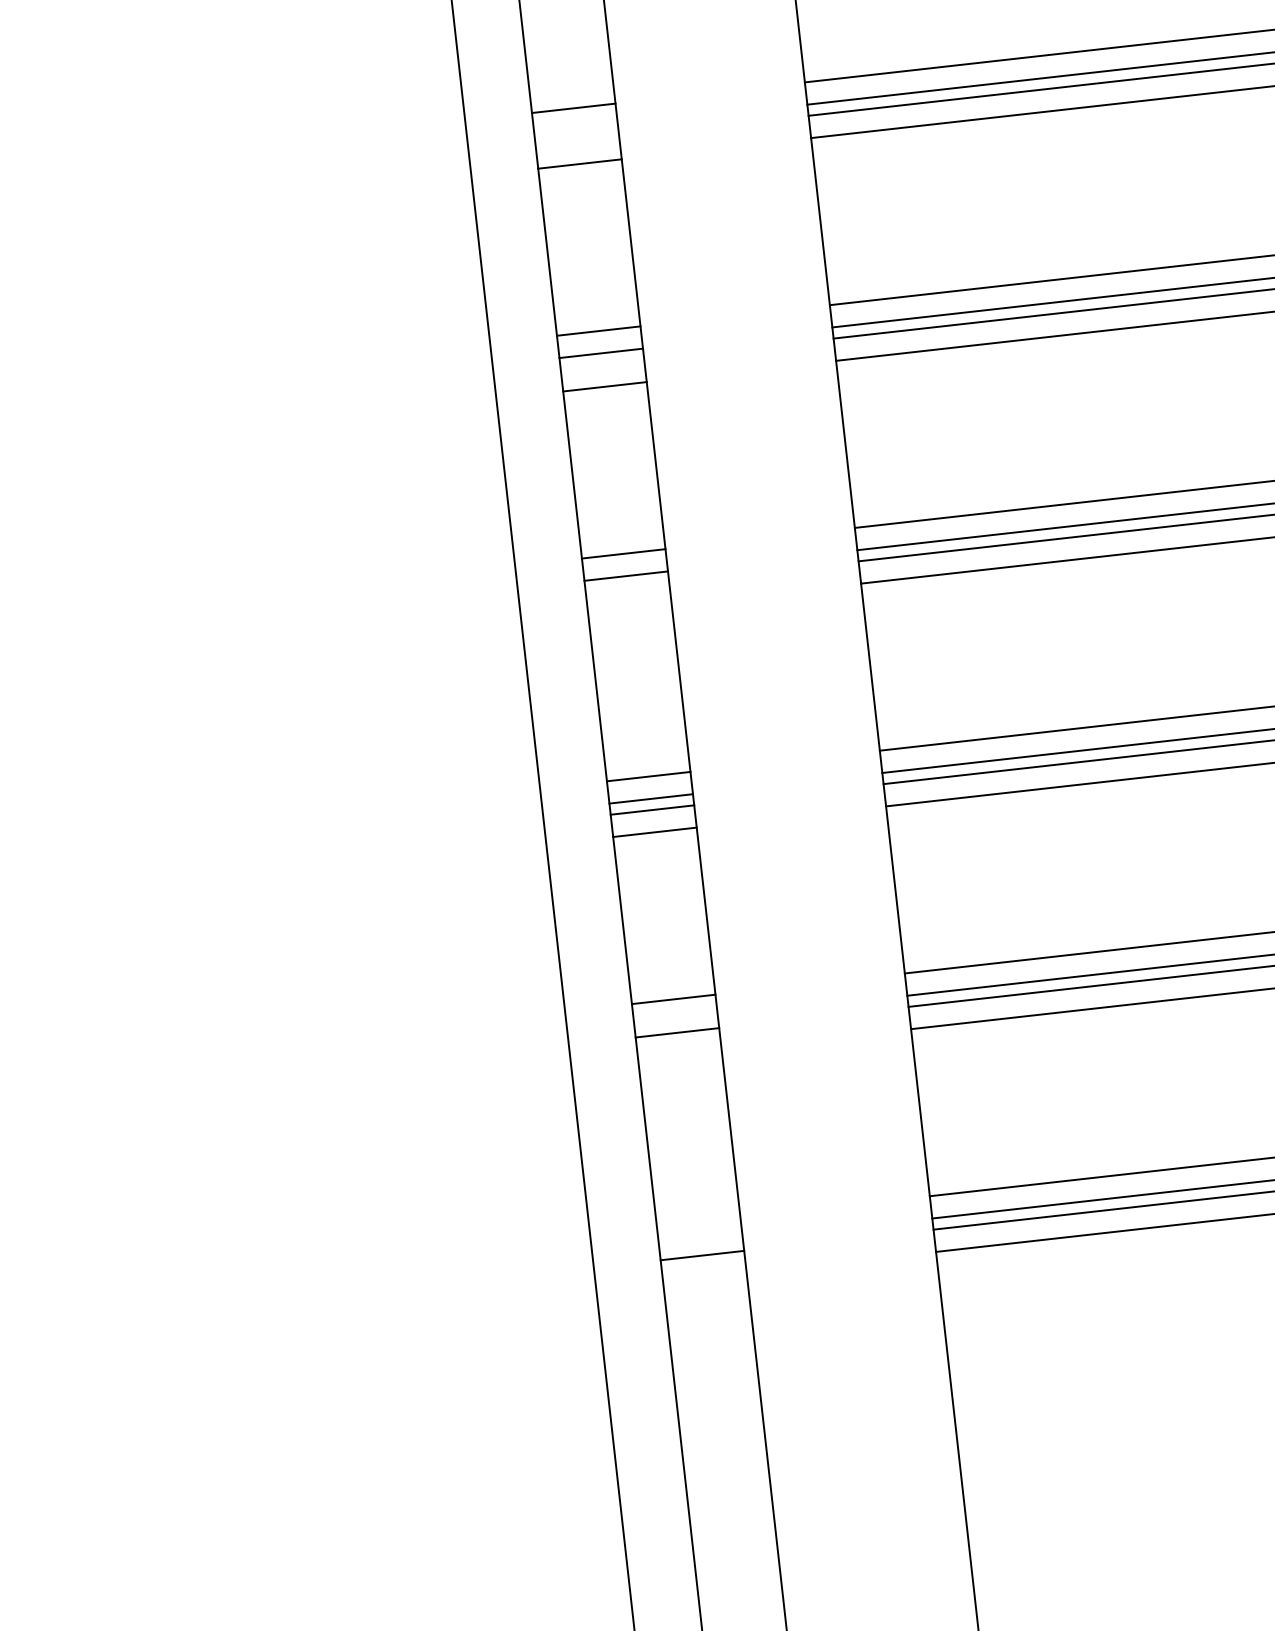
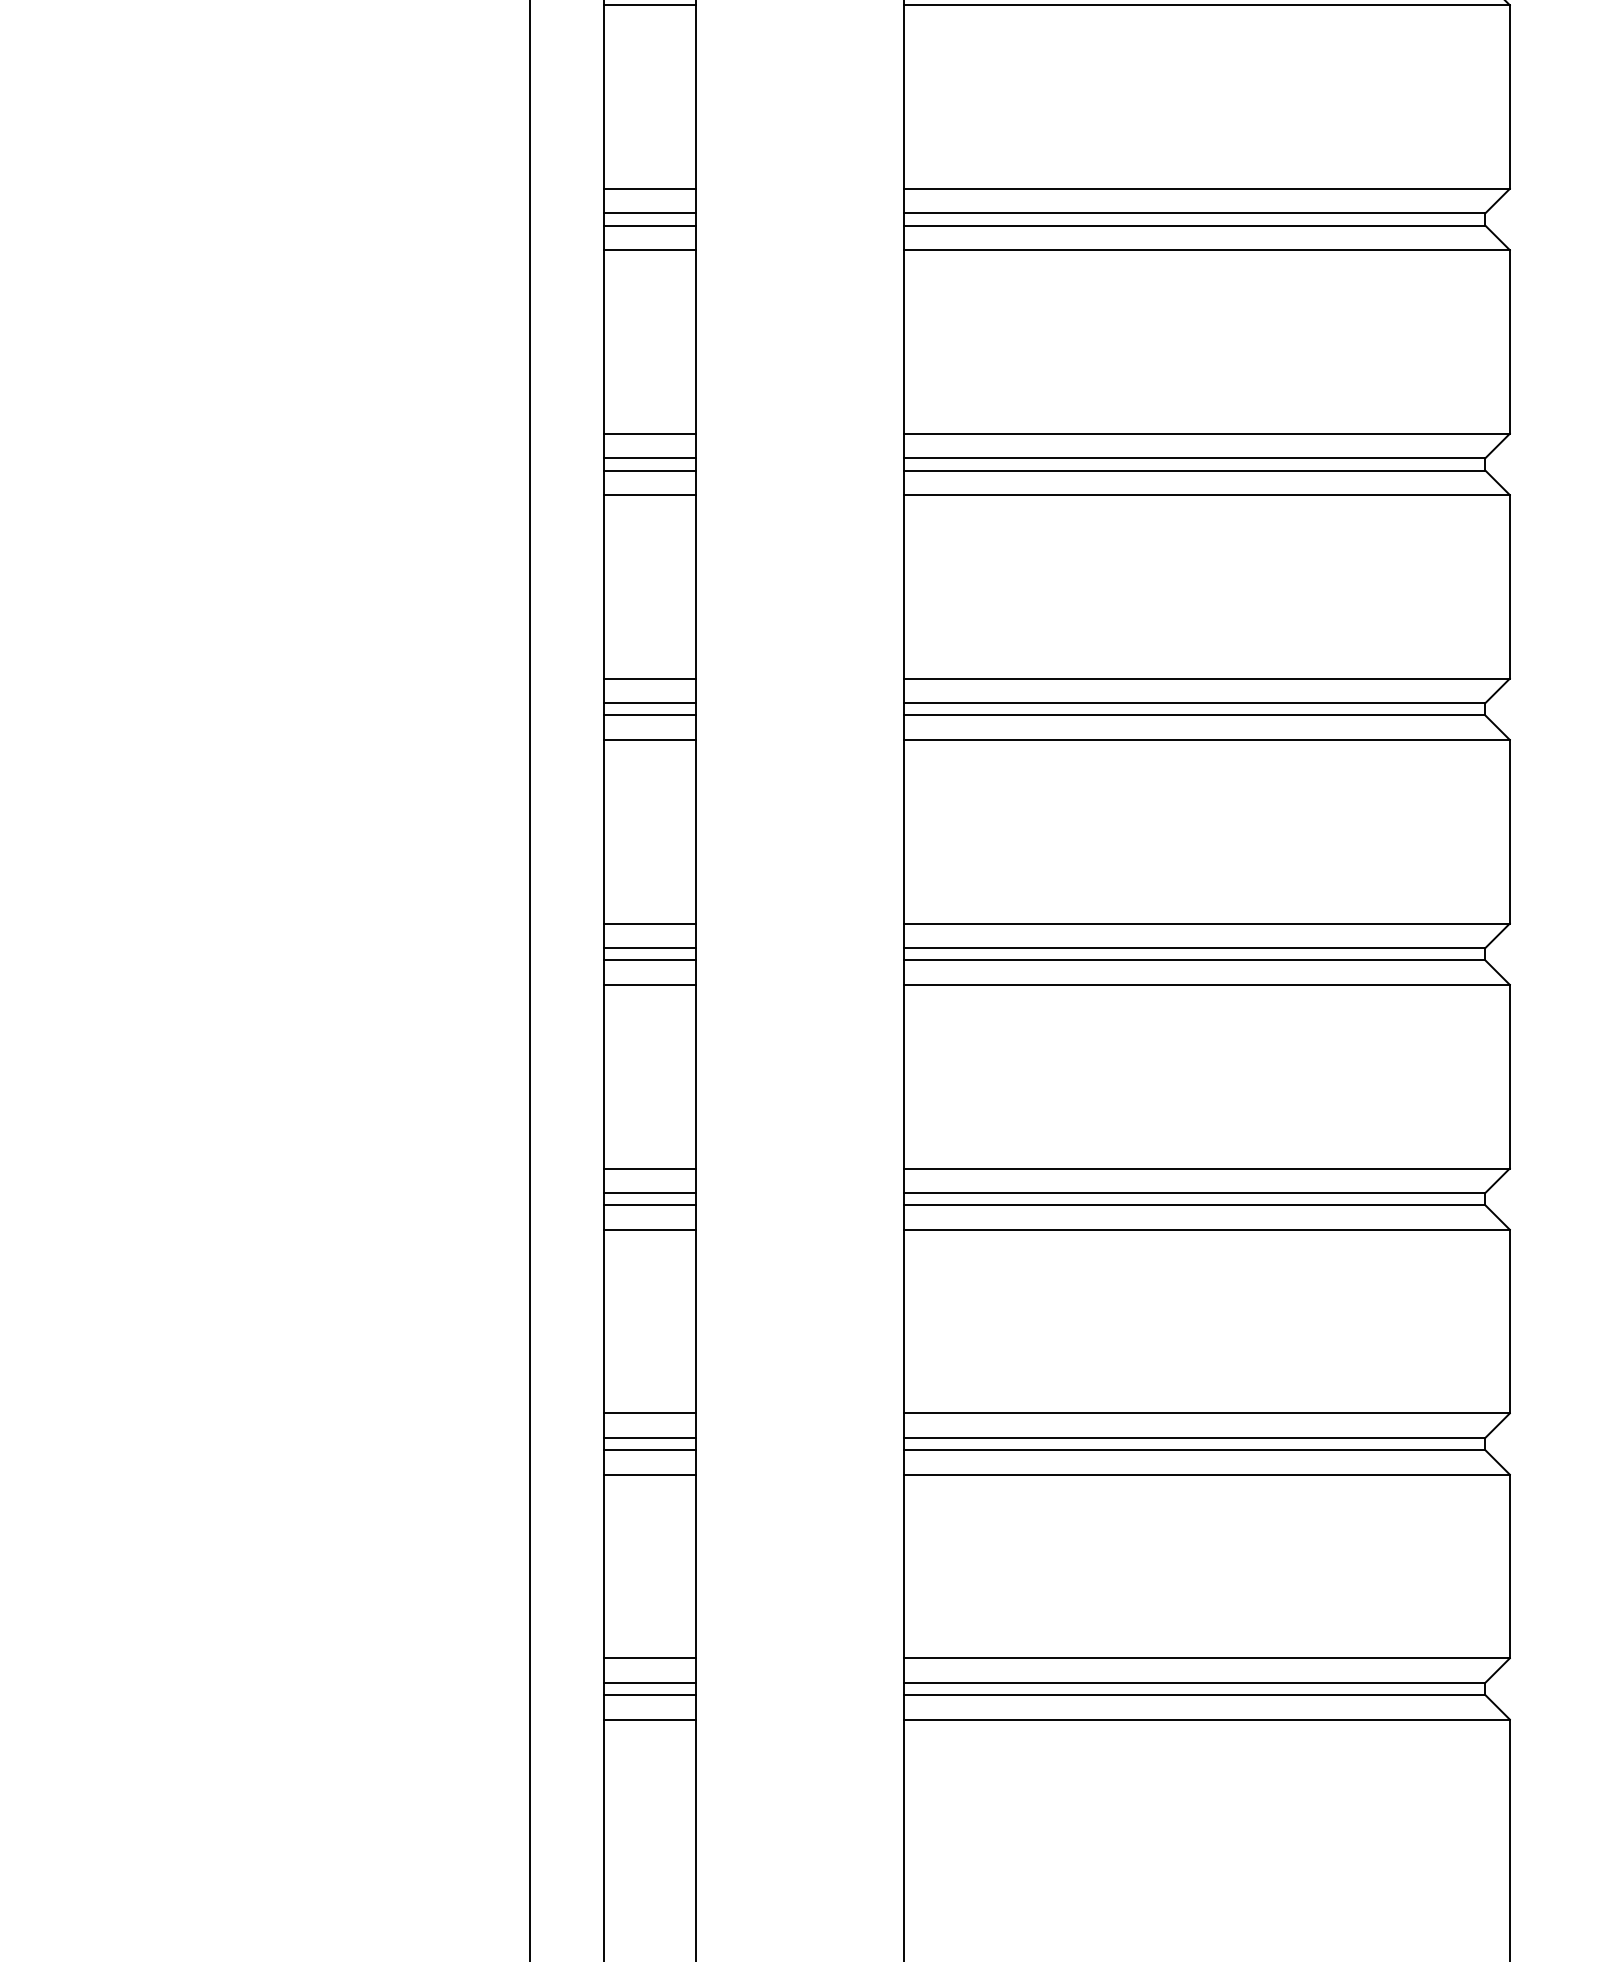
line: (576, 130) -> (649, 458), added
line: (577, 141) -> (649, 470), added
line: (602, 364) -> (649, 715), added
line: (627, 587) -> (649, 960), added
line: (629, 609) -> (649, 984), added
line: (676, 1021) -> (649, 1437), added
line: (679, 1054) -> (649, 1474), added
line: (698, 1222) -> (649, 1658), added
line: (701, 1244) -> (649, 1682), added
line: (704, 1277) -> (649, 1719), added

